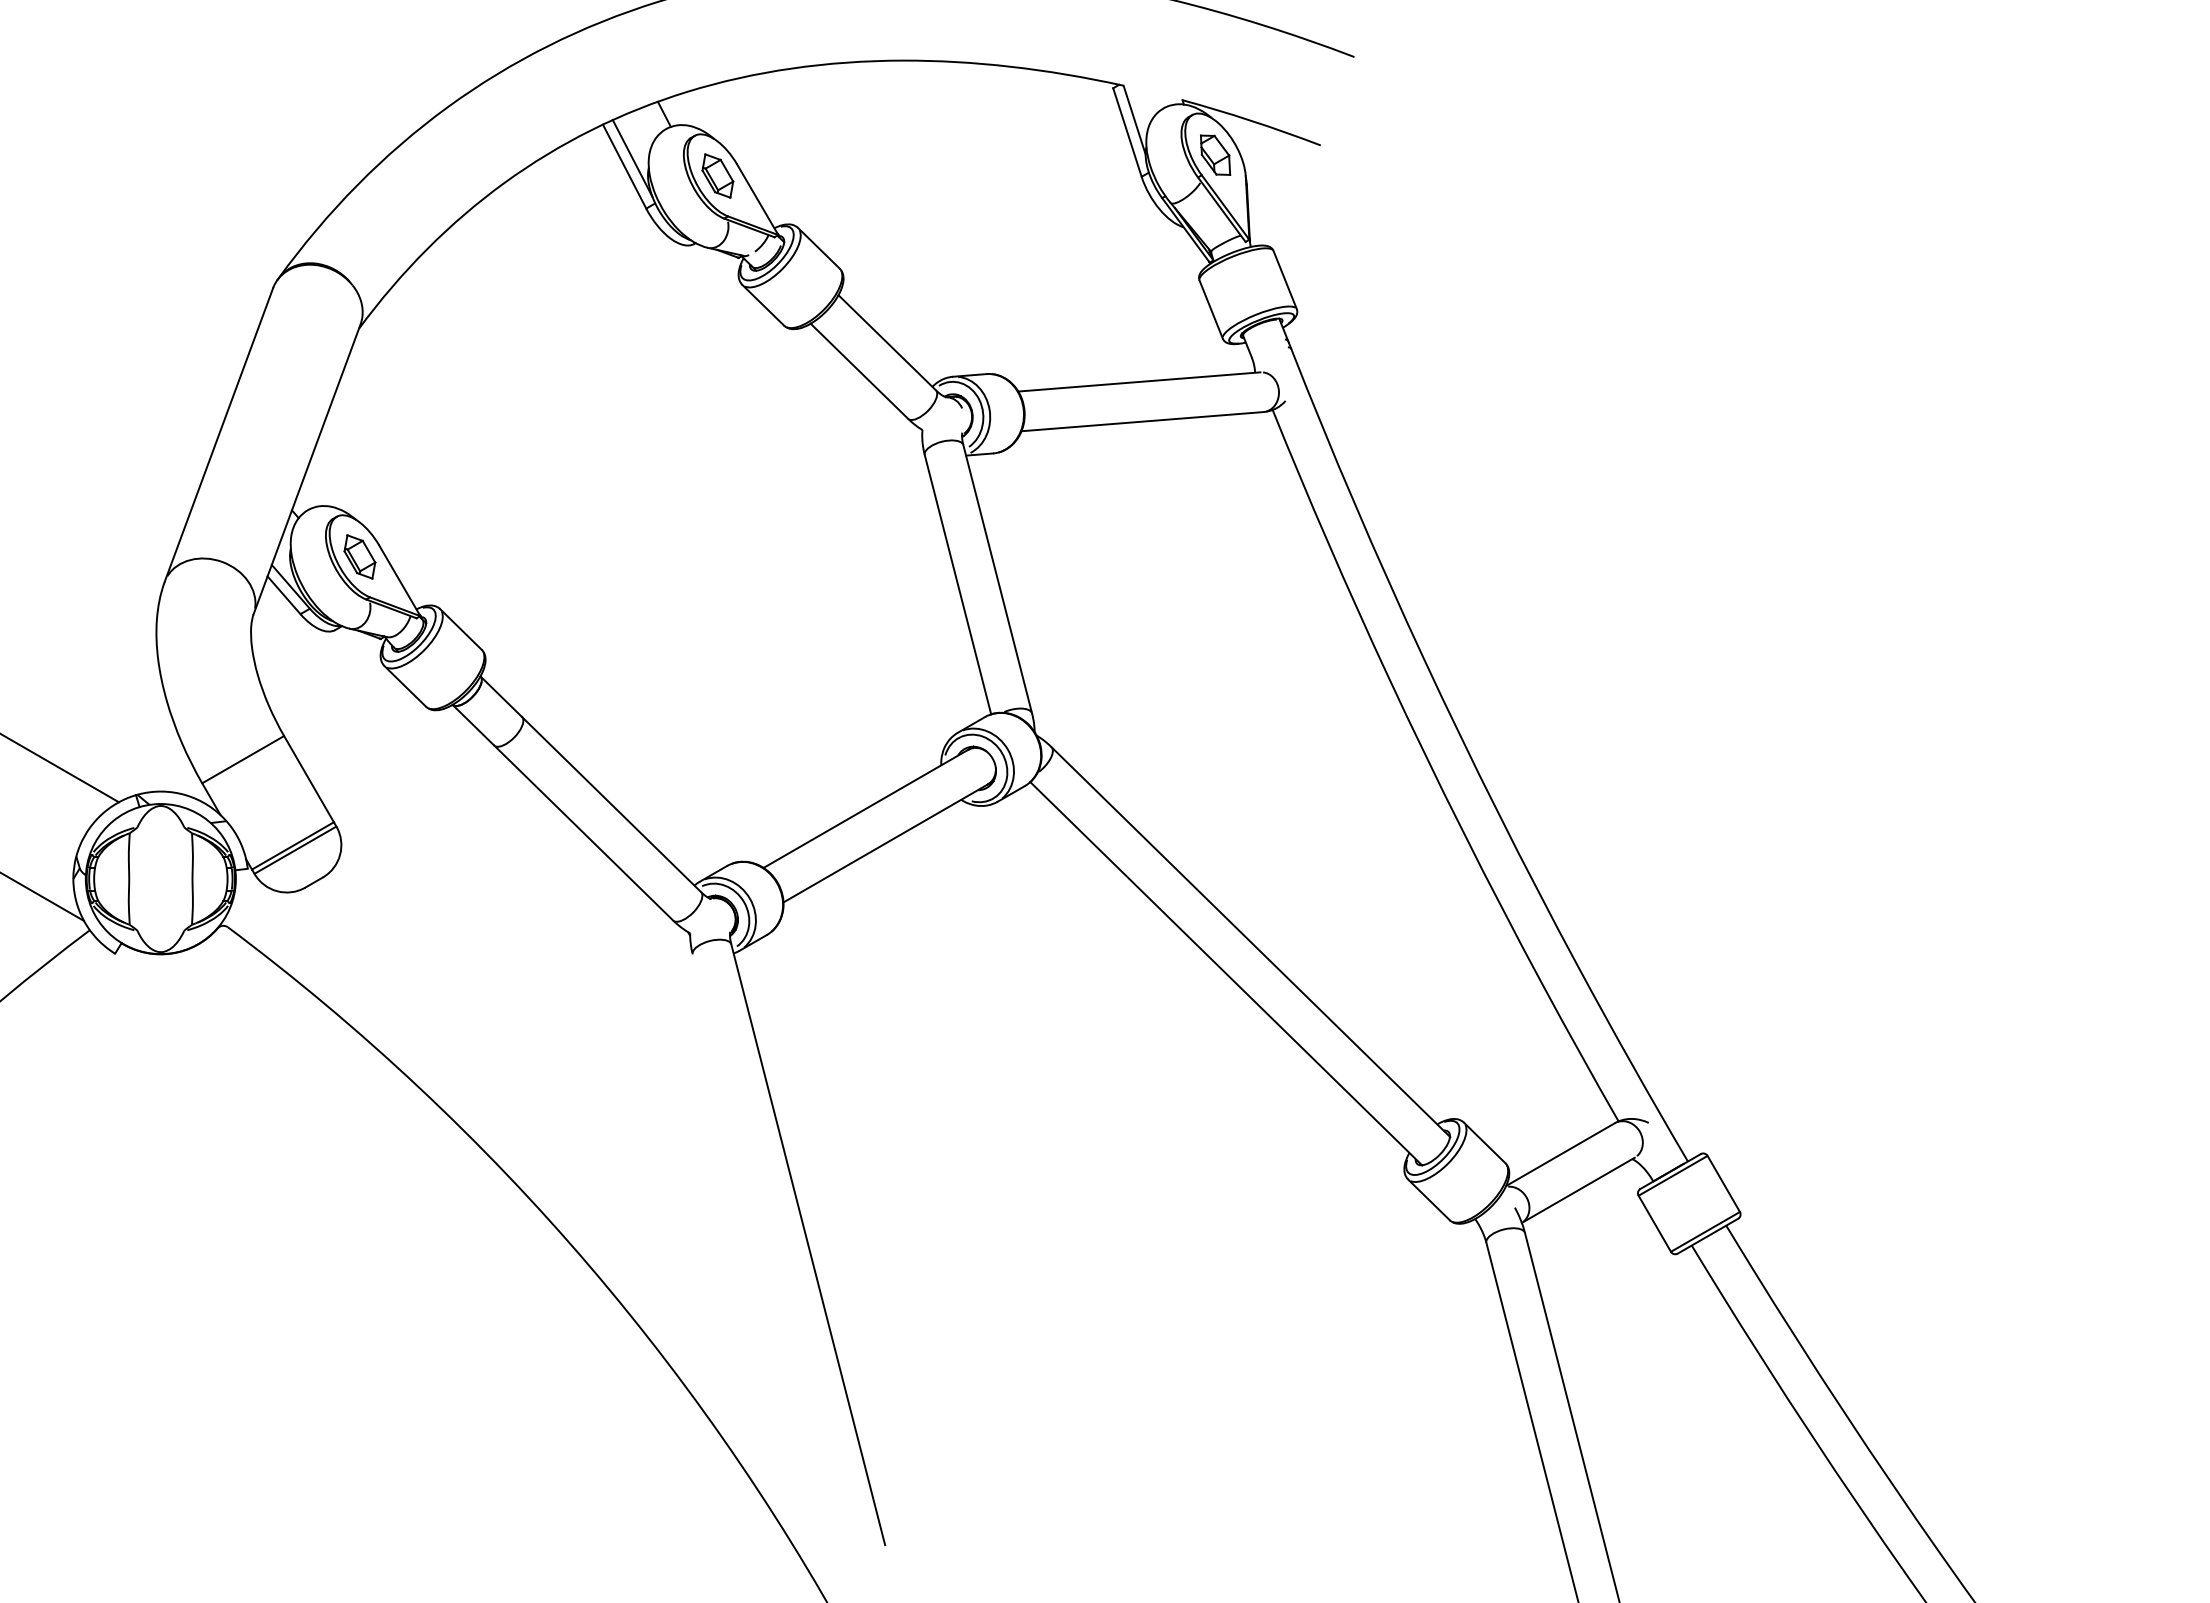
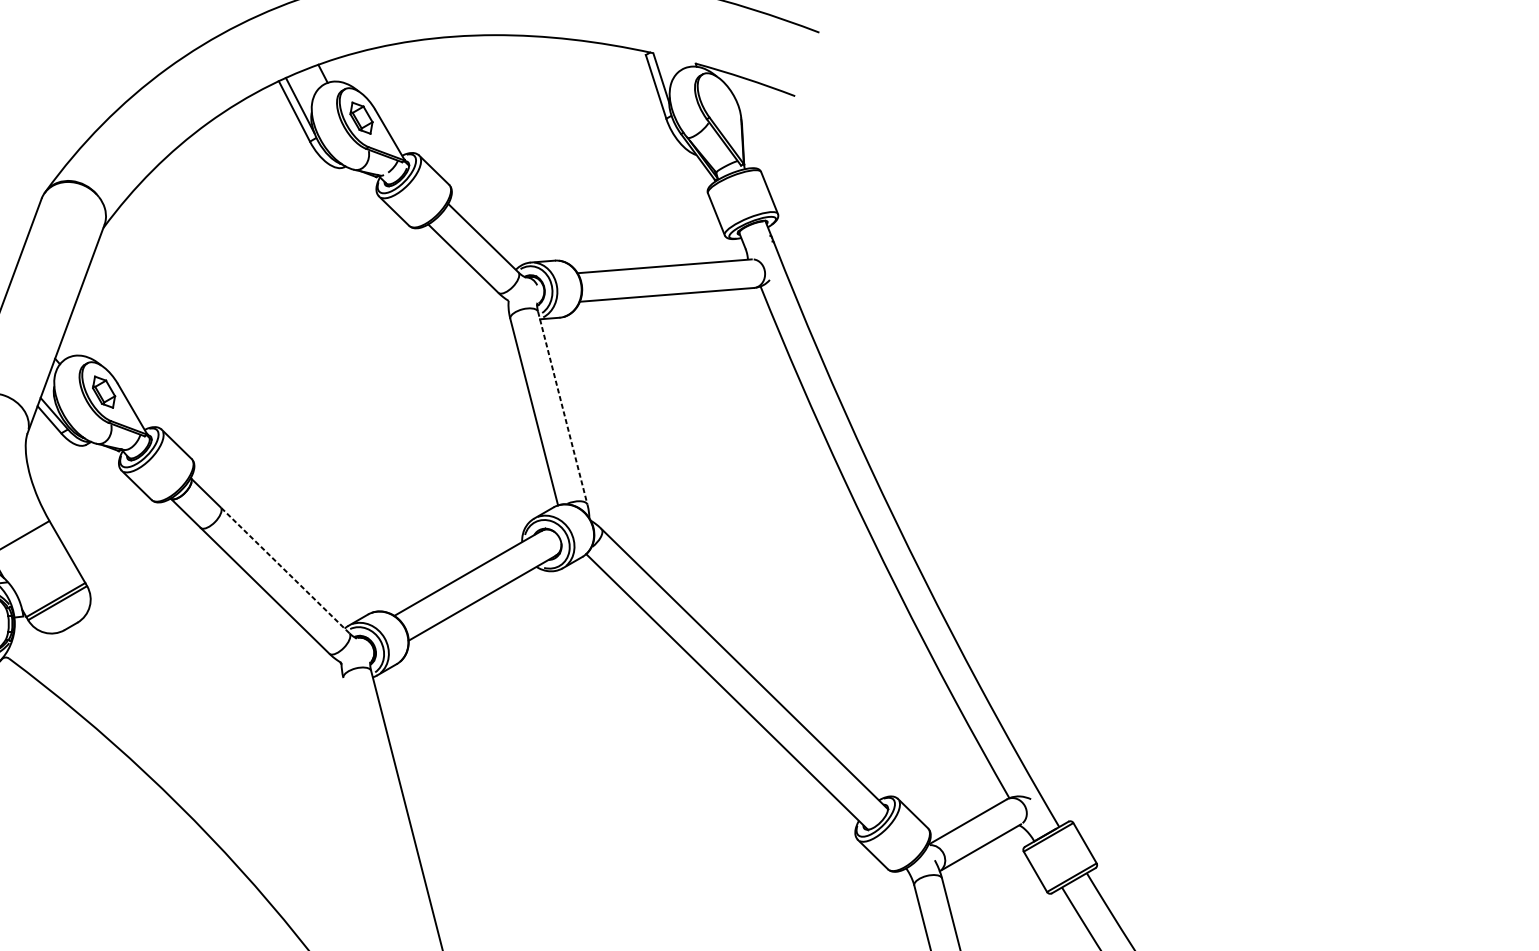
part: (1215, 154) -> (719, 102), removed
line: (997, 579) -> (562, 408), solid -> dashed
line: (611, 804) -> (284, 570), solid -> dashed

